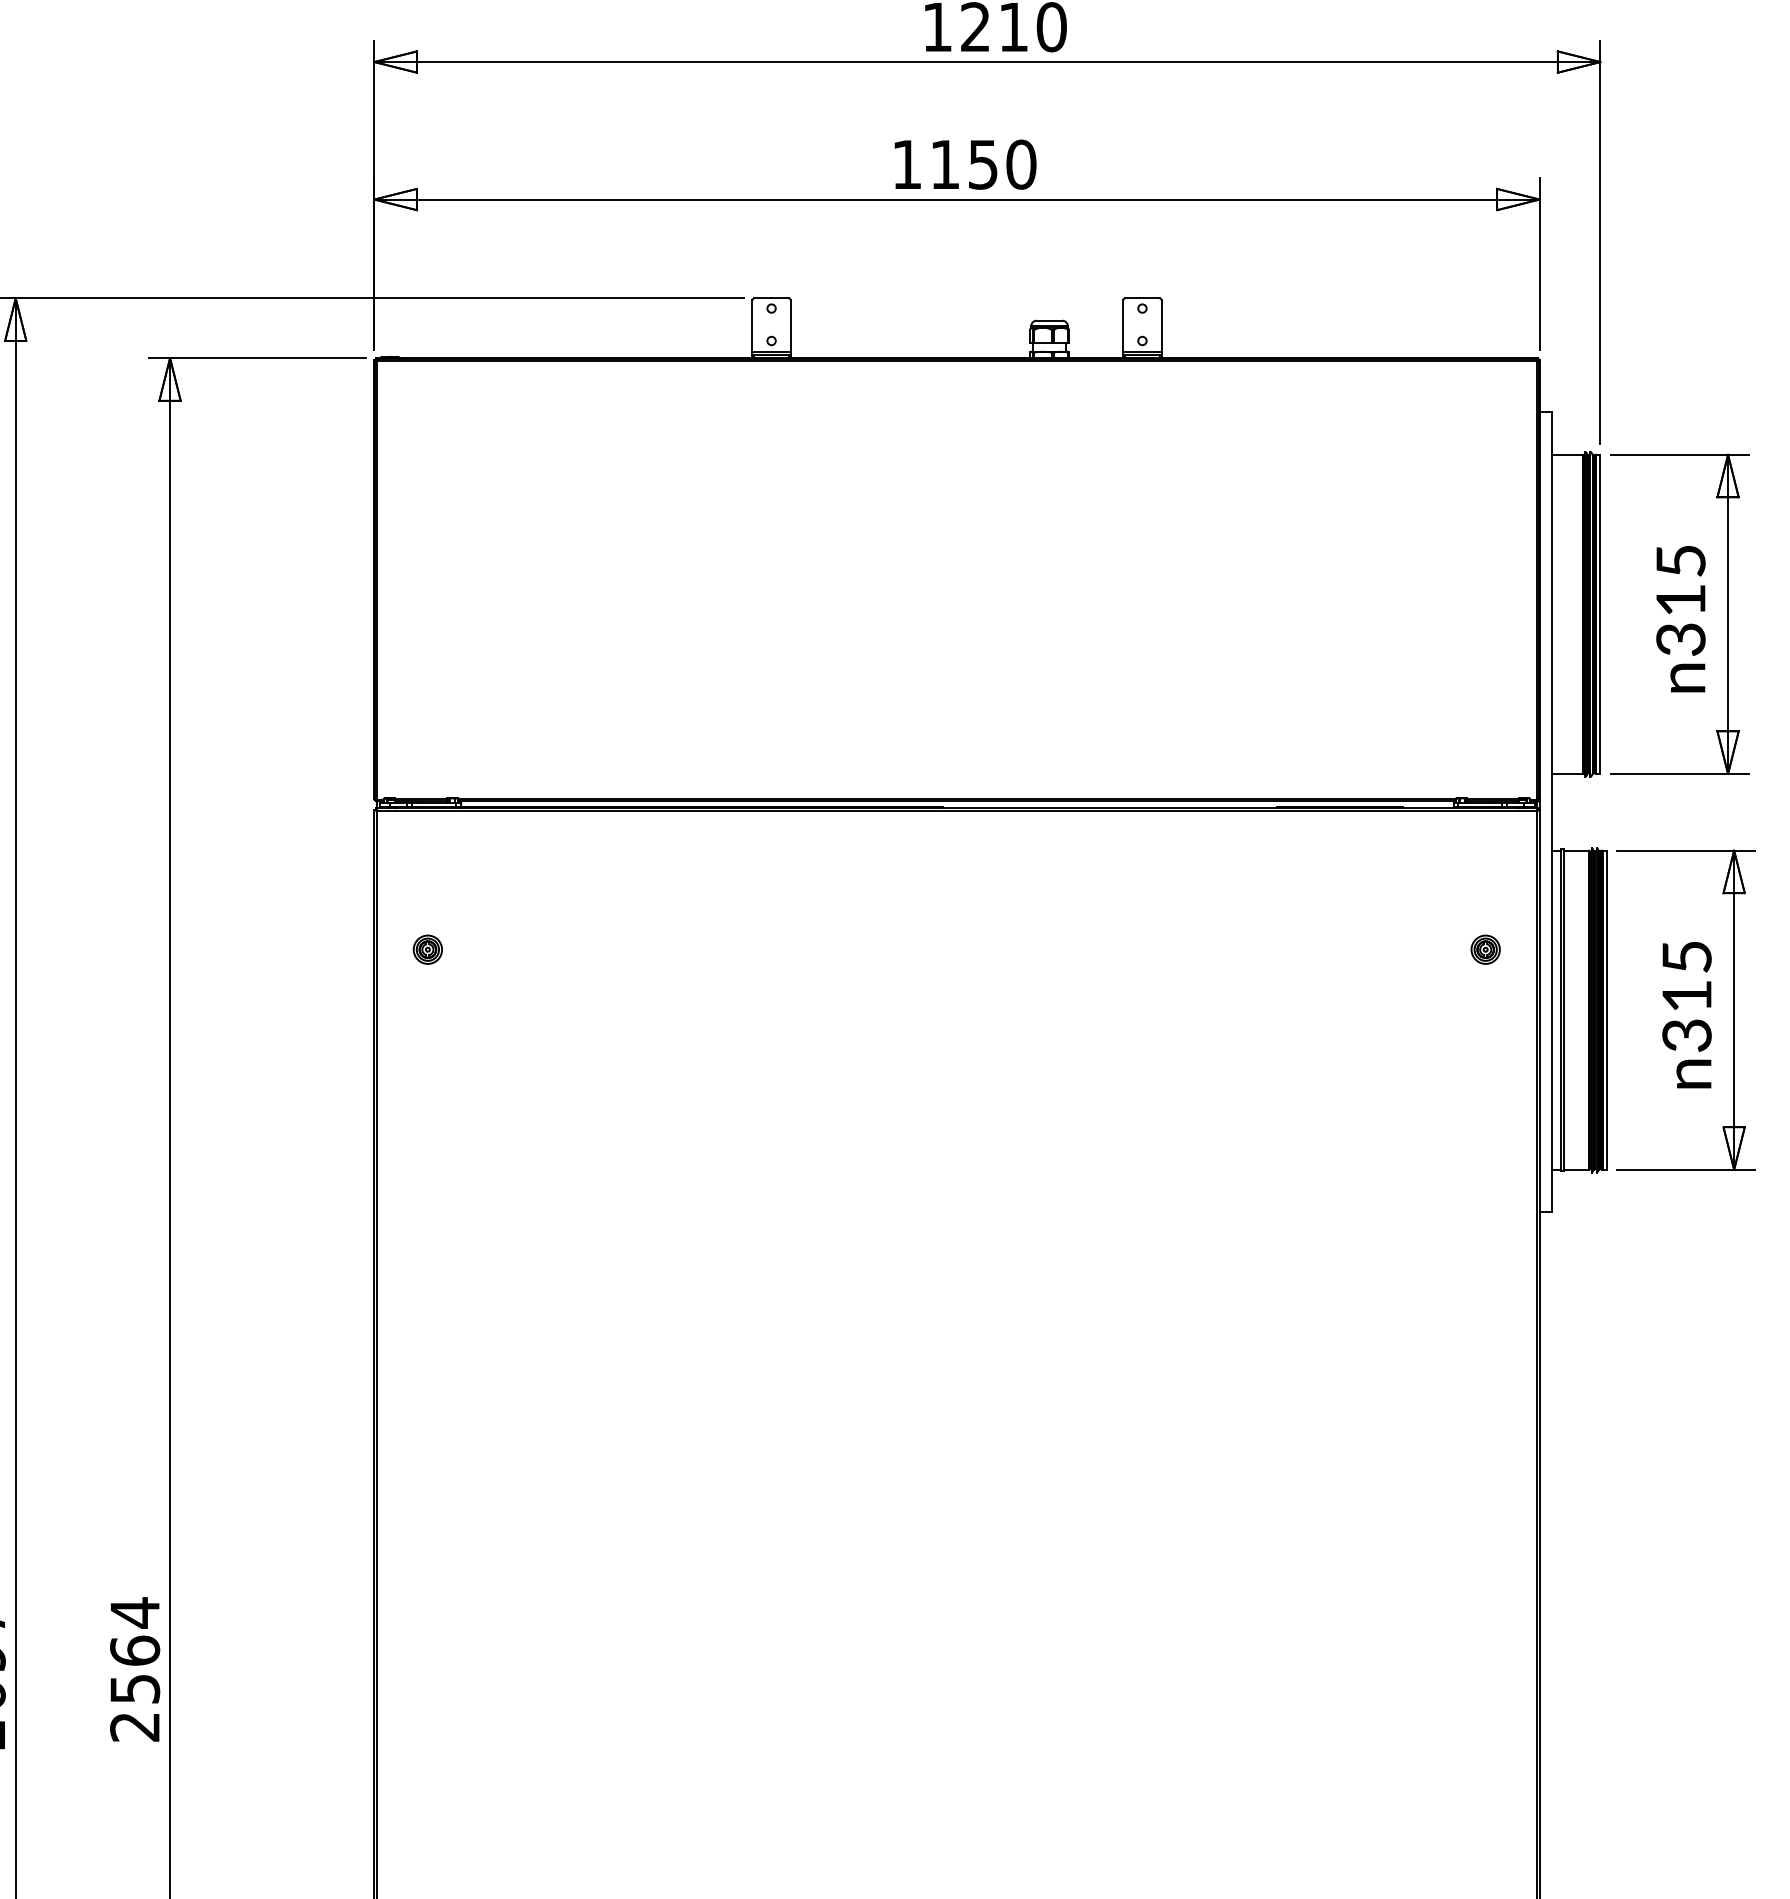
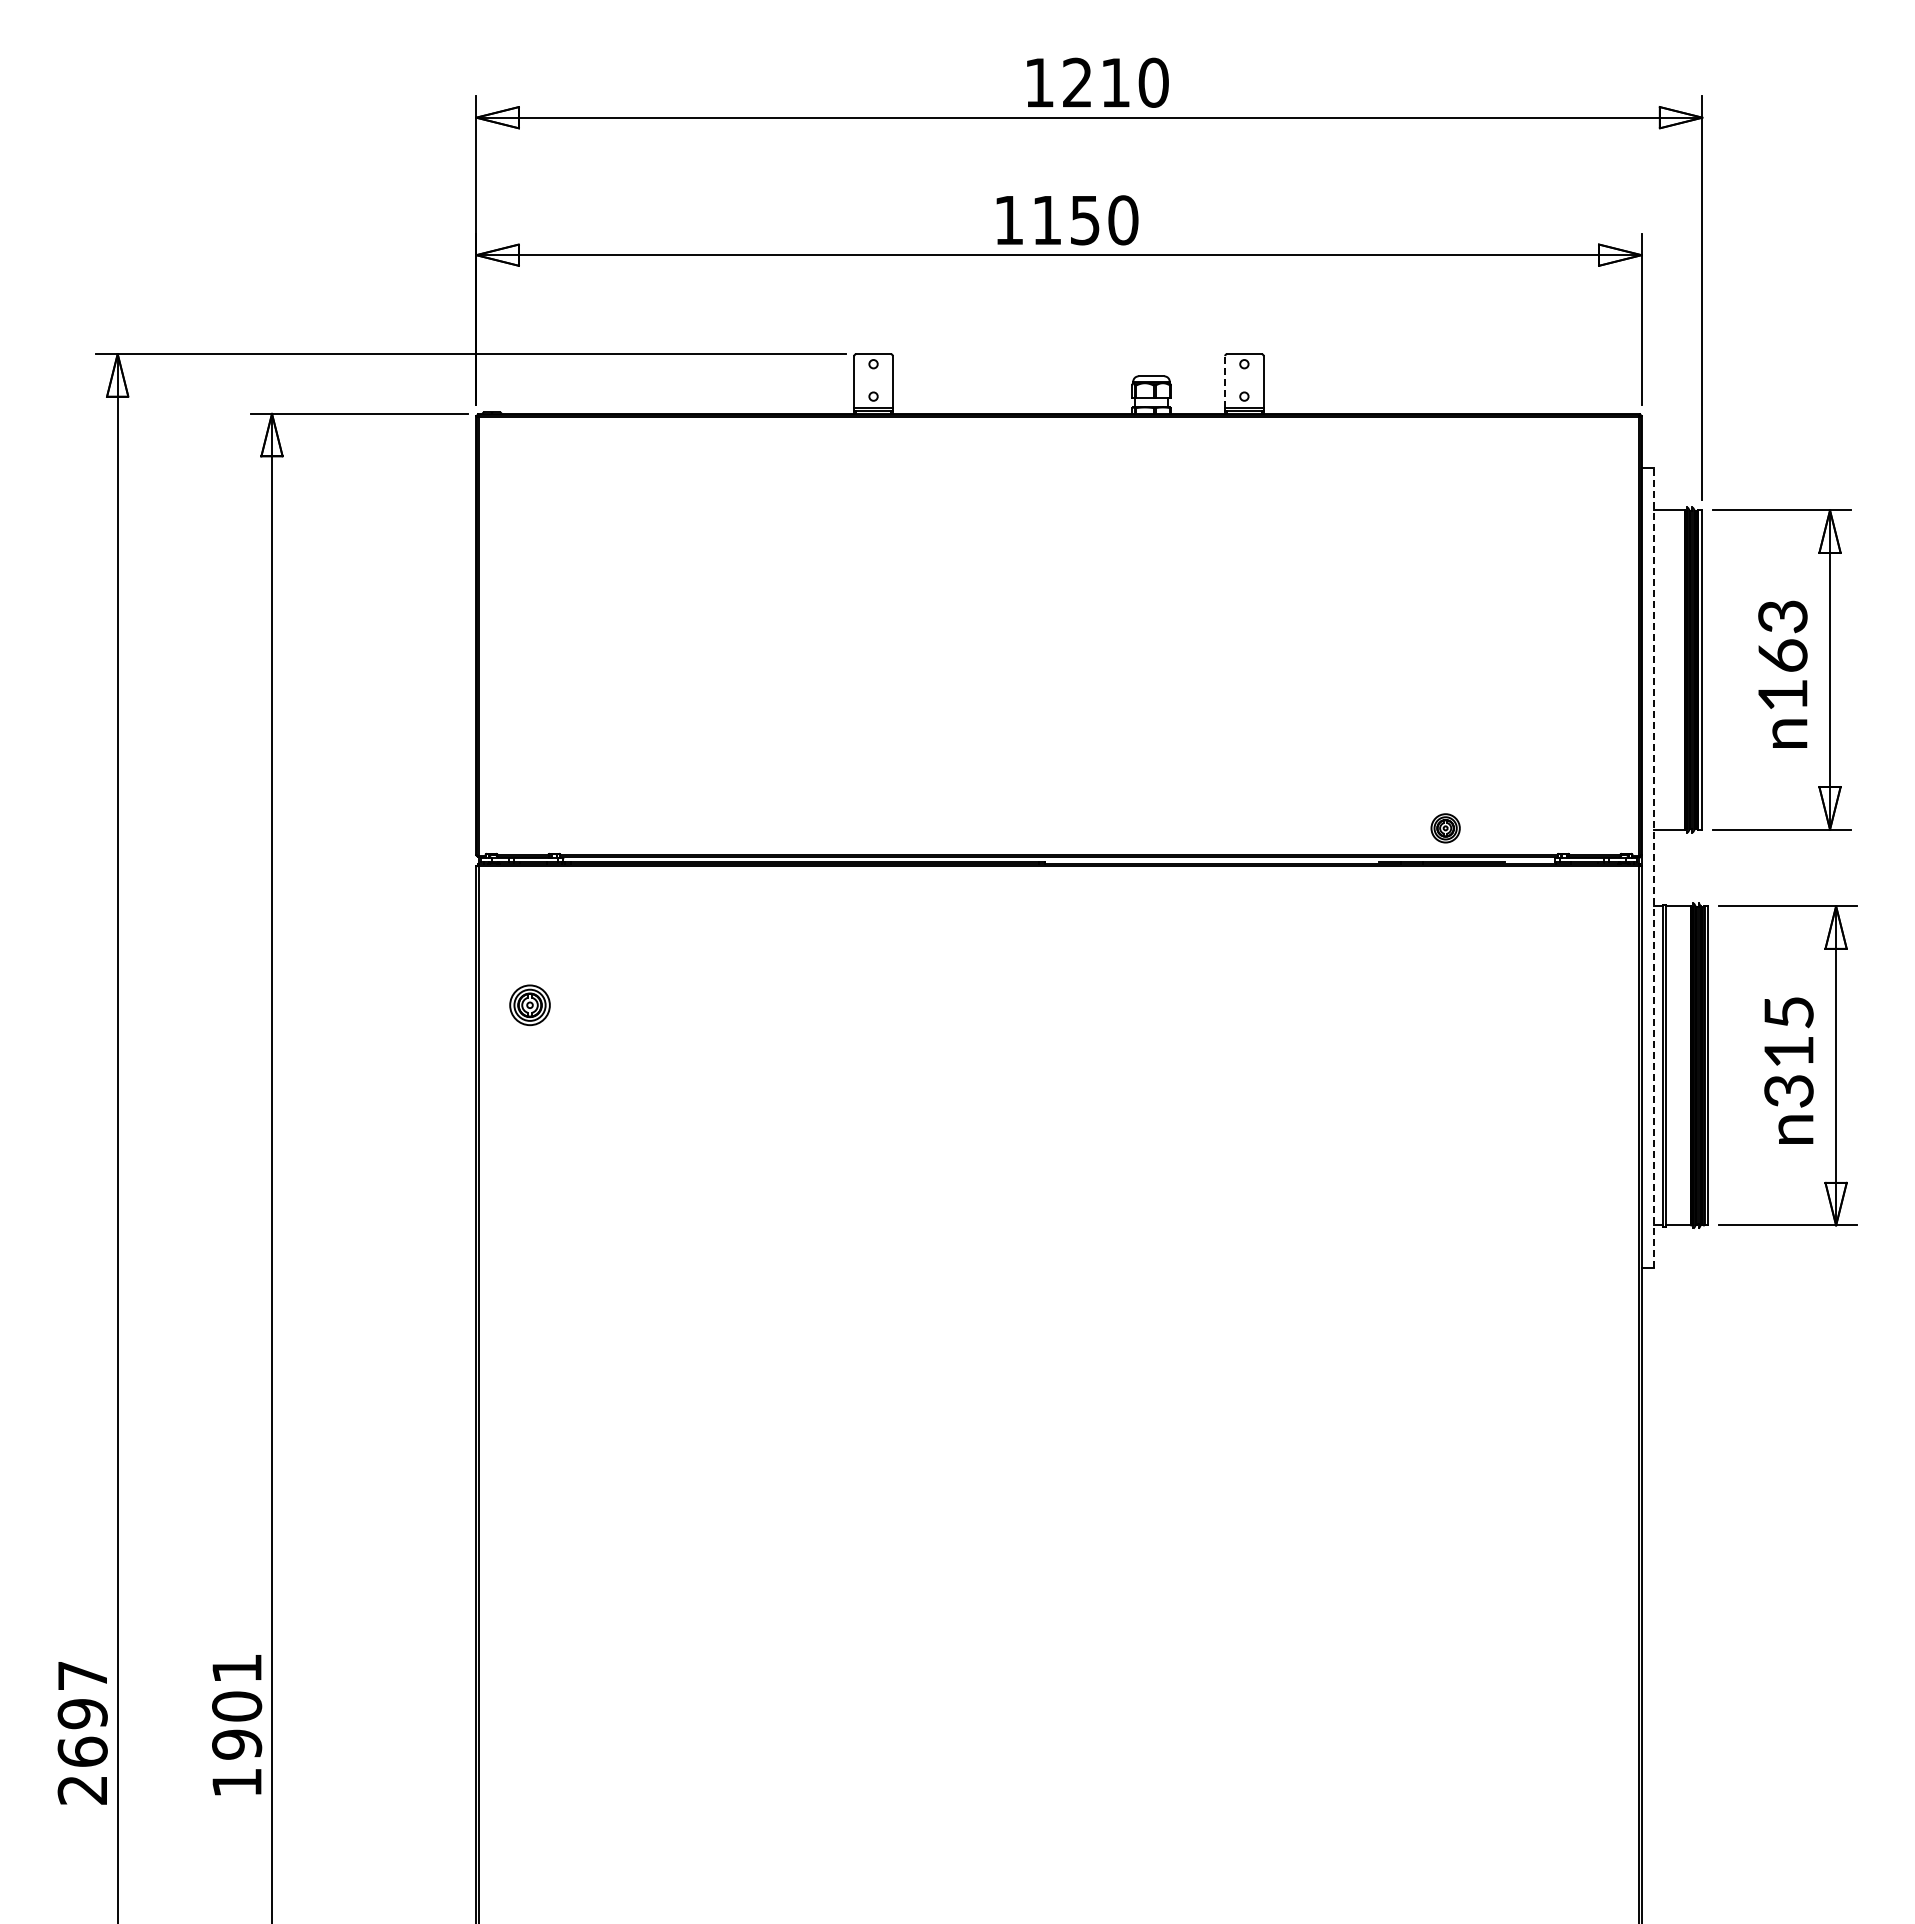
line: (1123, 325) -> (1225, 381), solid -> dashed
text: (1680, 599) -> (1782, 655), 315 -> 163
line: (1551, 811) -> (1653, 867), solid -> dashed
part: (427, 949) -> (529, 1005), size x1.4
part: (1485, 949) -> (1445, 828), moved
text: (135, 1668) -> (237, 1724), 2564 -> 1901

